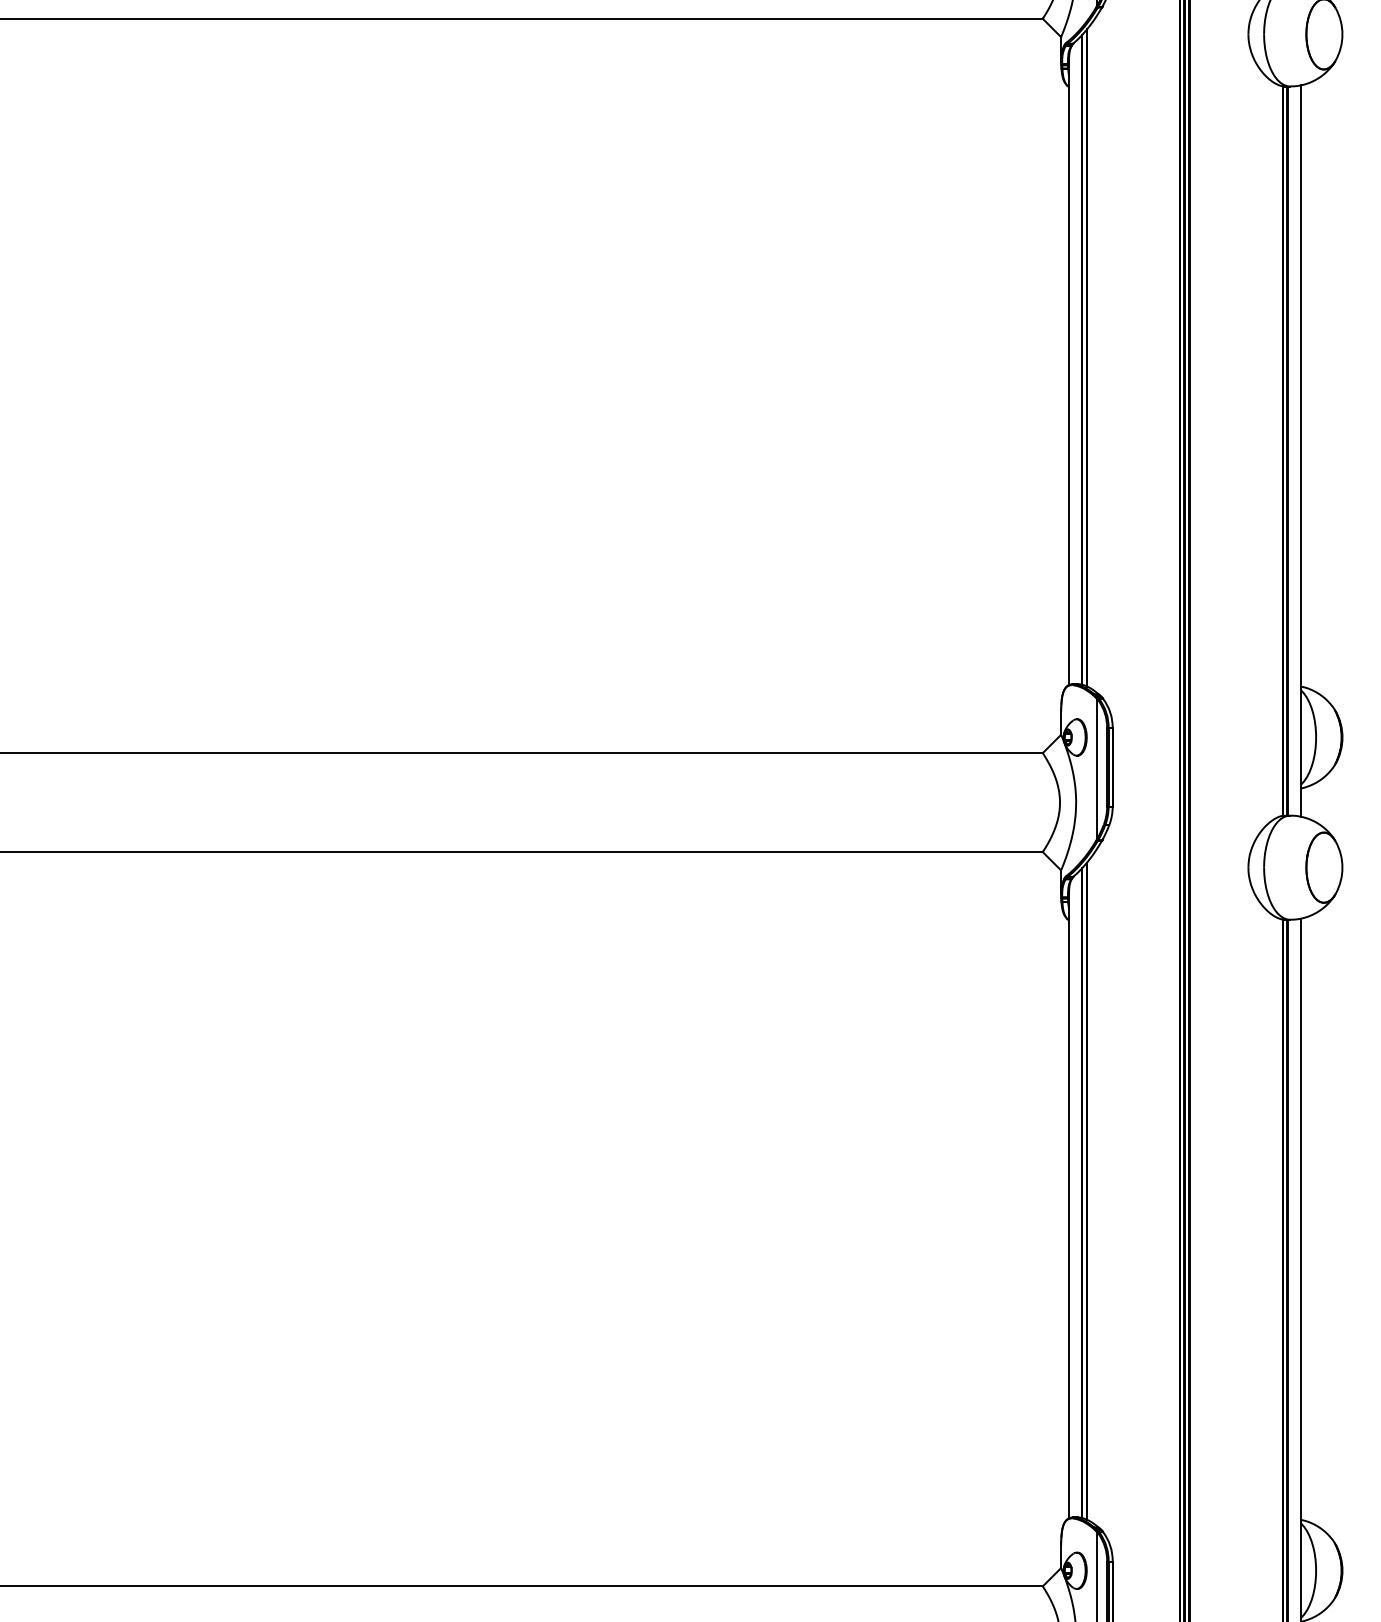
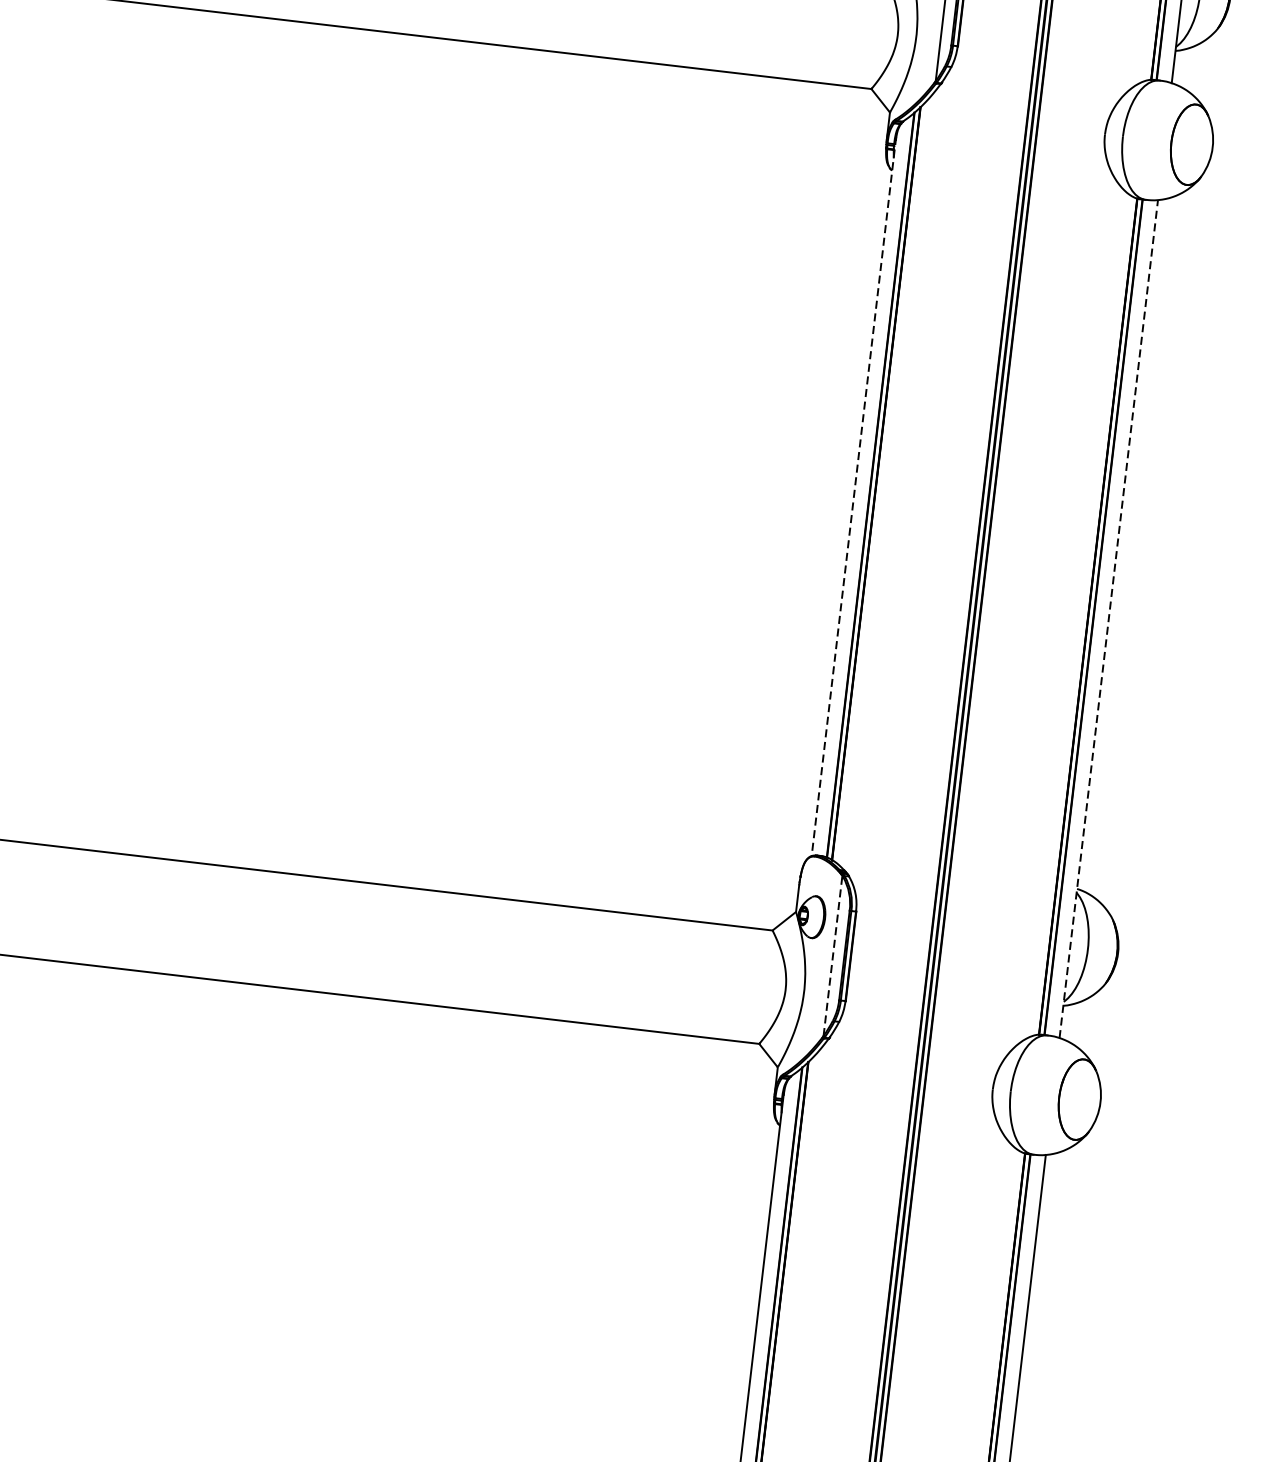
line: (1068, 371) -> (853, 496), solid -> dashed
line: (1300, 451) -> (1108, 619), solid -> dashed
line: (1097, 768) -> (833, 955), solid -> dashed

